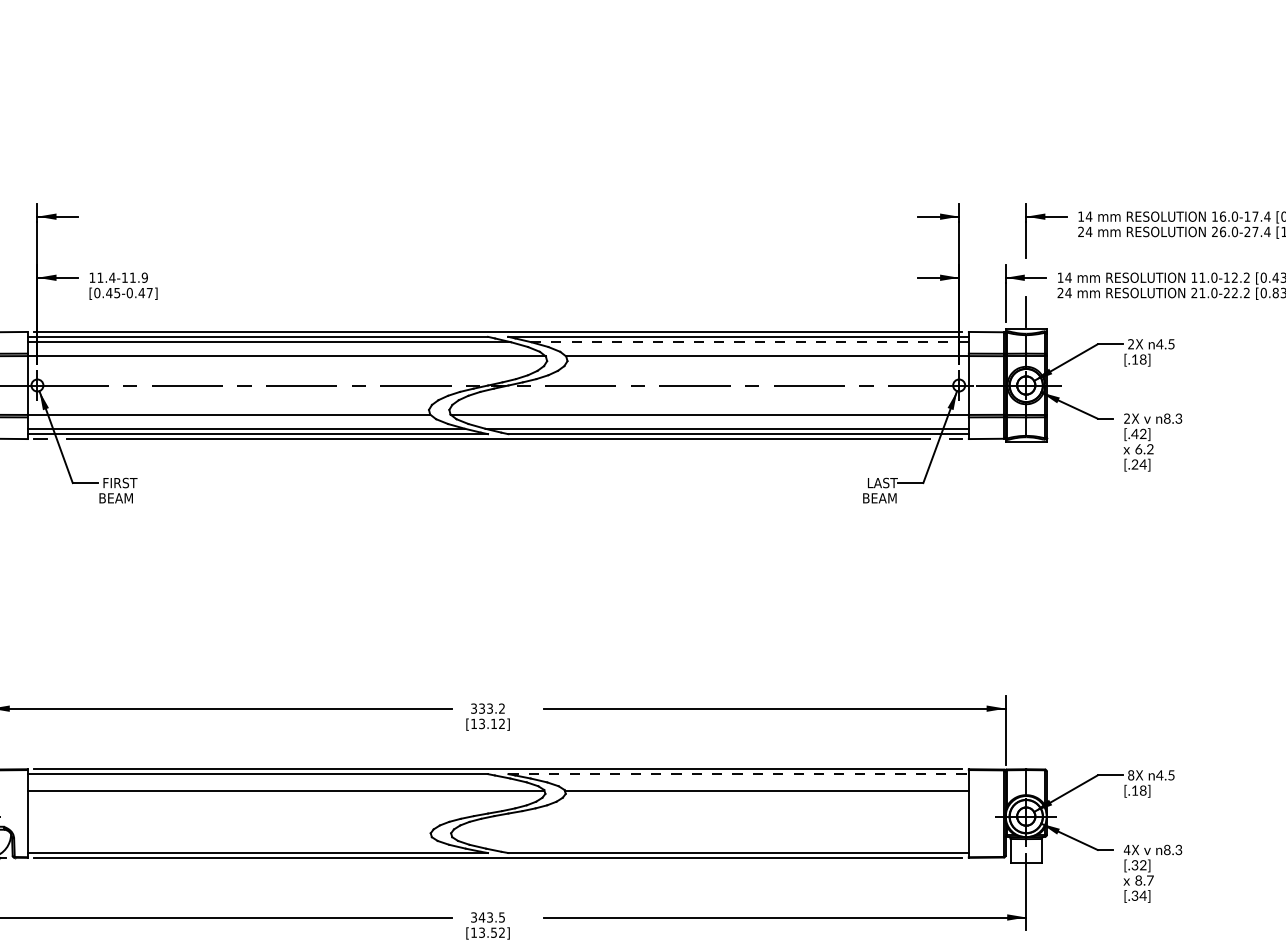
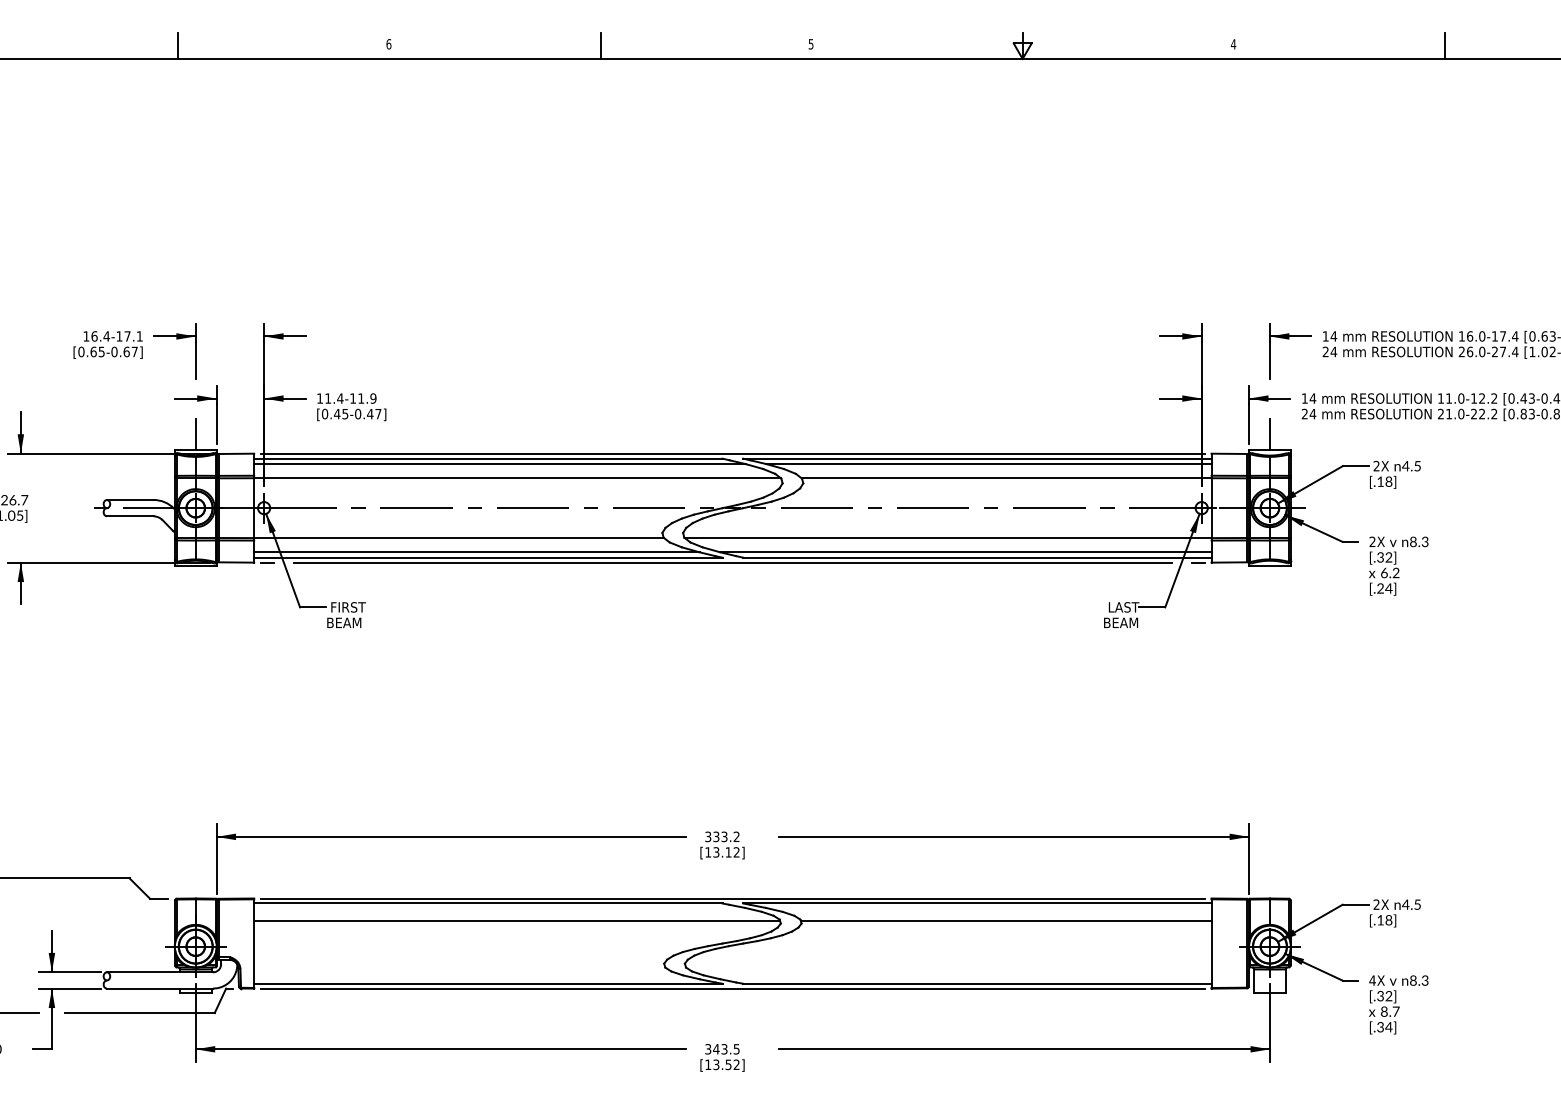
line: (749, 342) -> (988, 464), dashed -> solid
text: (1134, 434) -> (1380, 557), [.42] -> [.32]
line: (738, 774) -> (977, 903), dashed -> solid
text: (1131, 775) -> (1376, 904), 8X -> 2X

